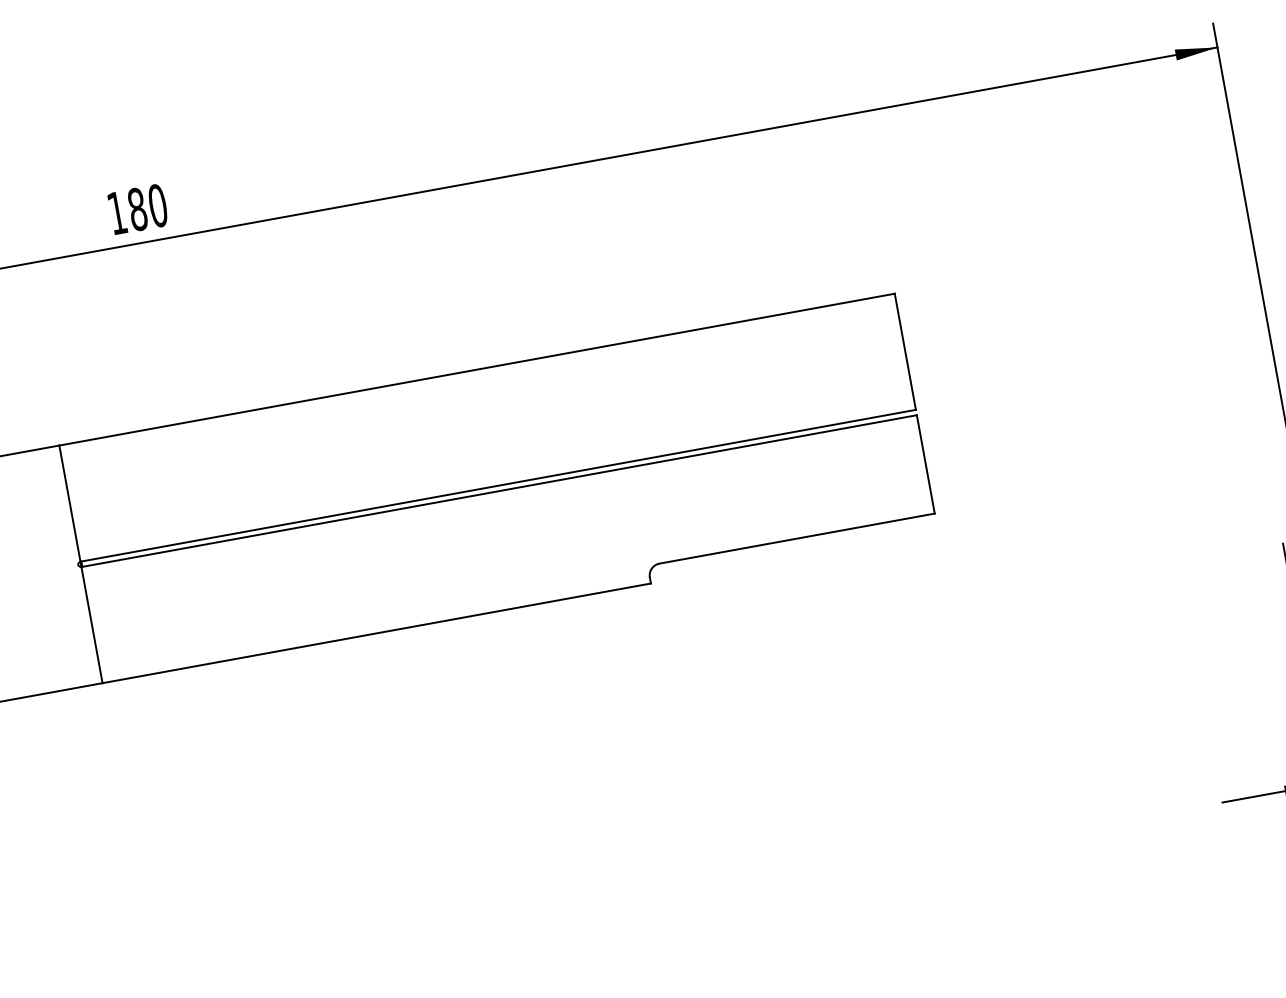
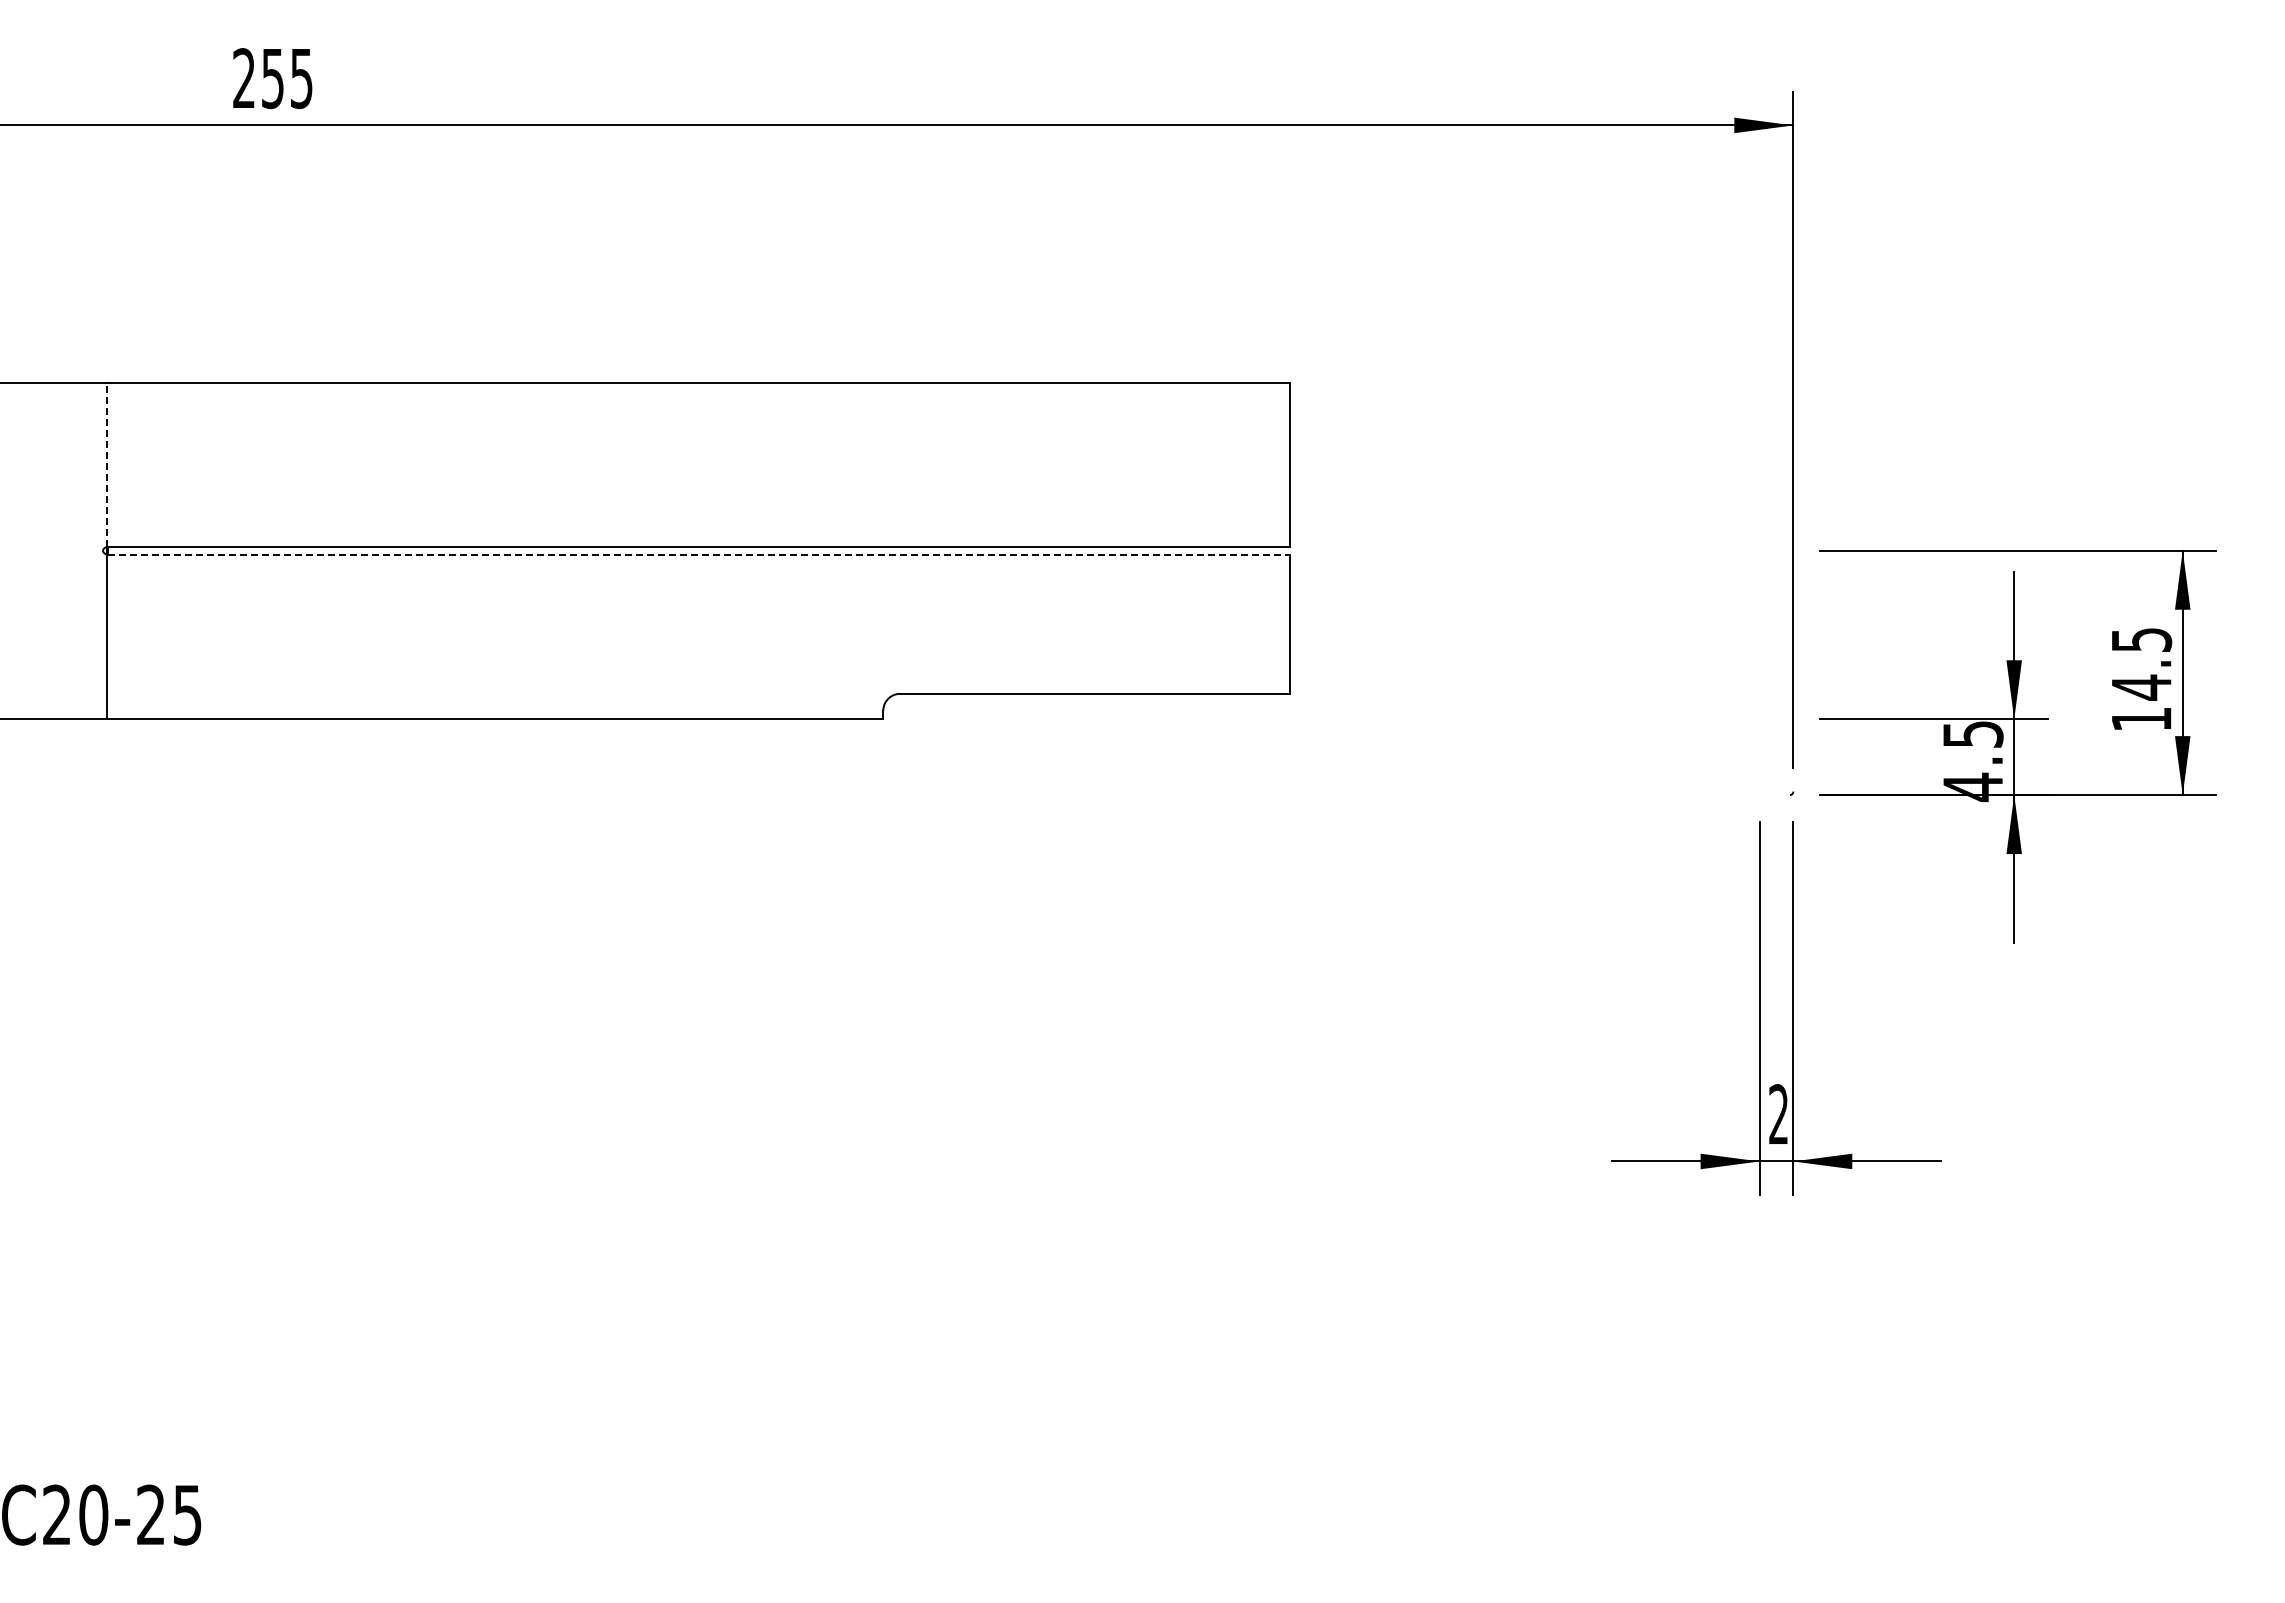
text: (137, 209) -> (273, 78), 180 -> 255
line: (499, 491) -> (698, 554), solid -> dashed
line: (69, 503) -> (106, 464), solid -> dashed

